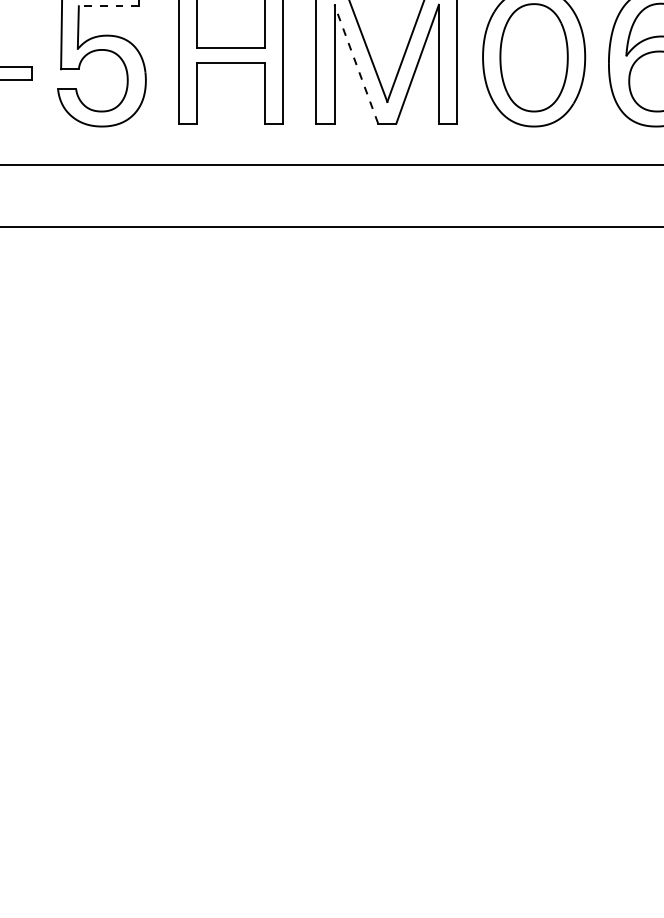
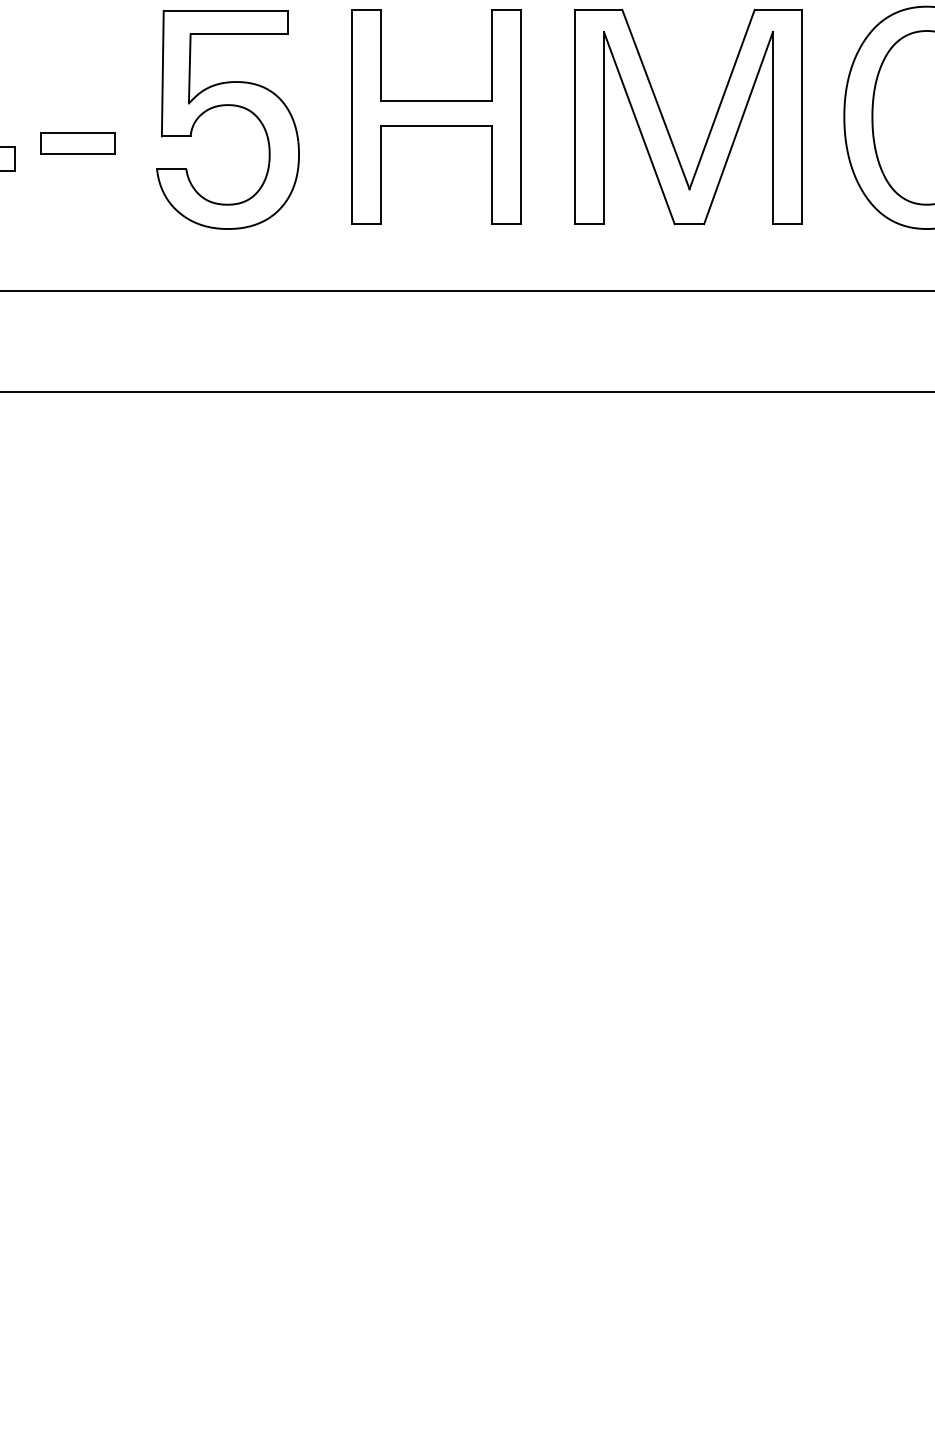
line: (108, 6) -> (238, 34), dashed -> solid
line: (356, 63) -> (639, 127), dashed -> solid

